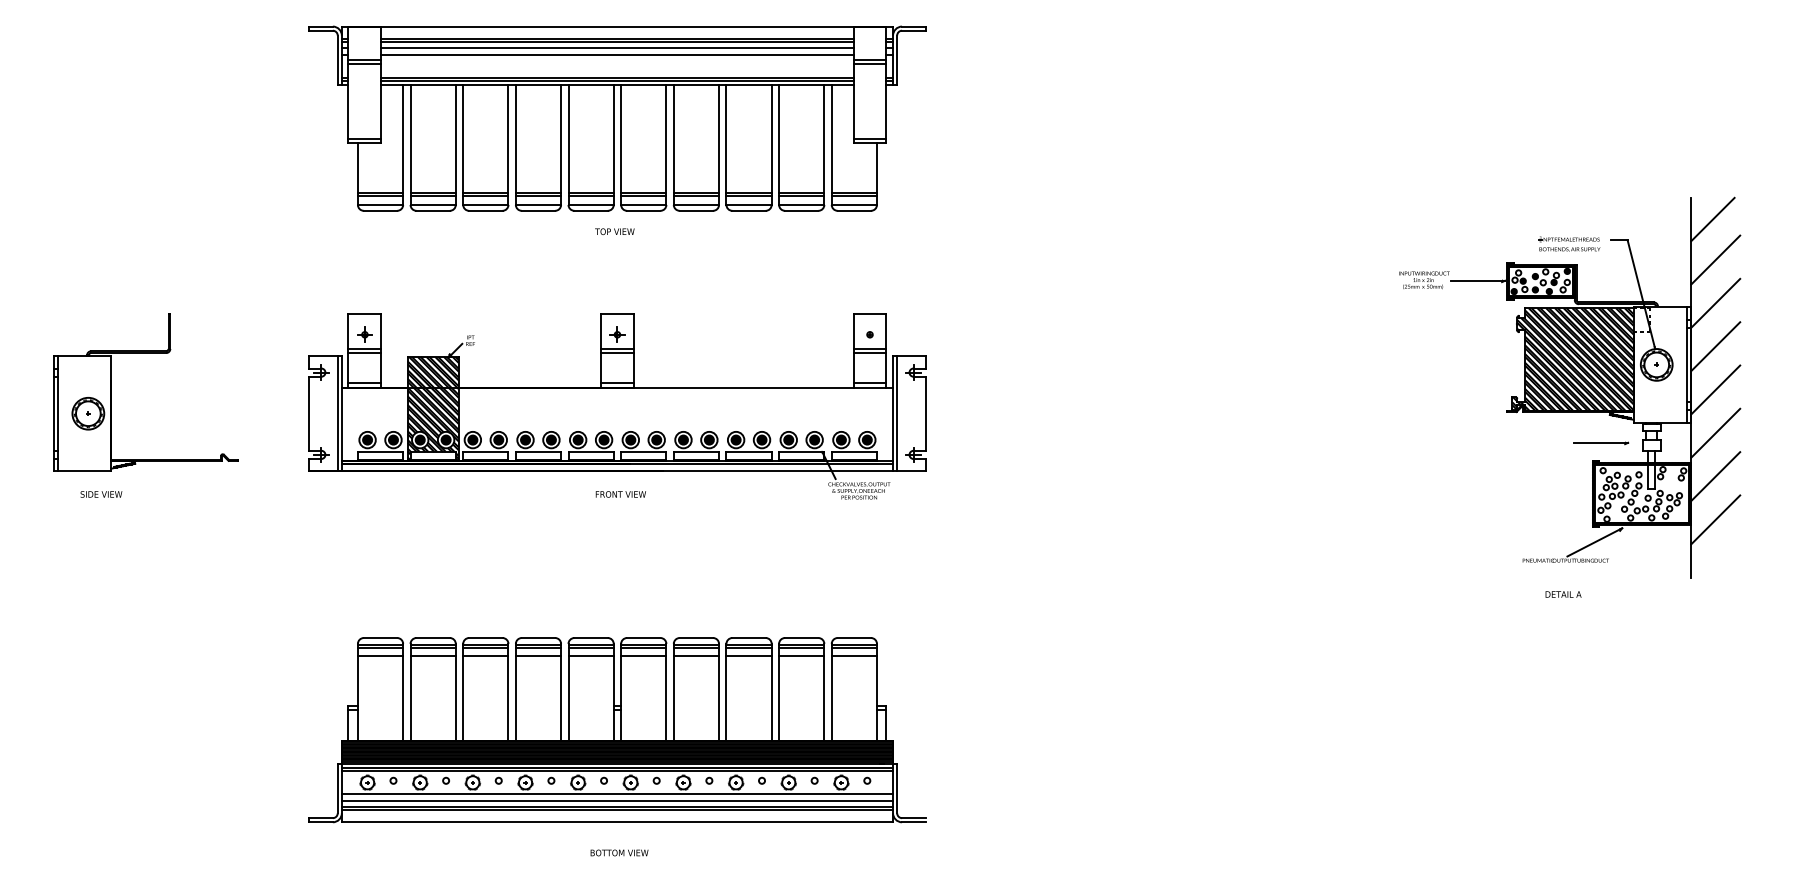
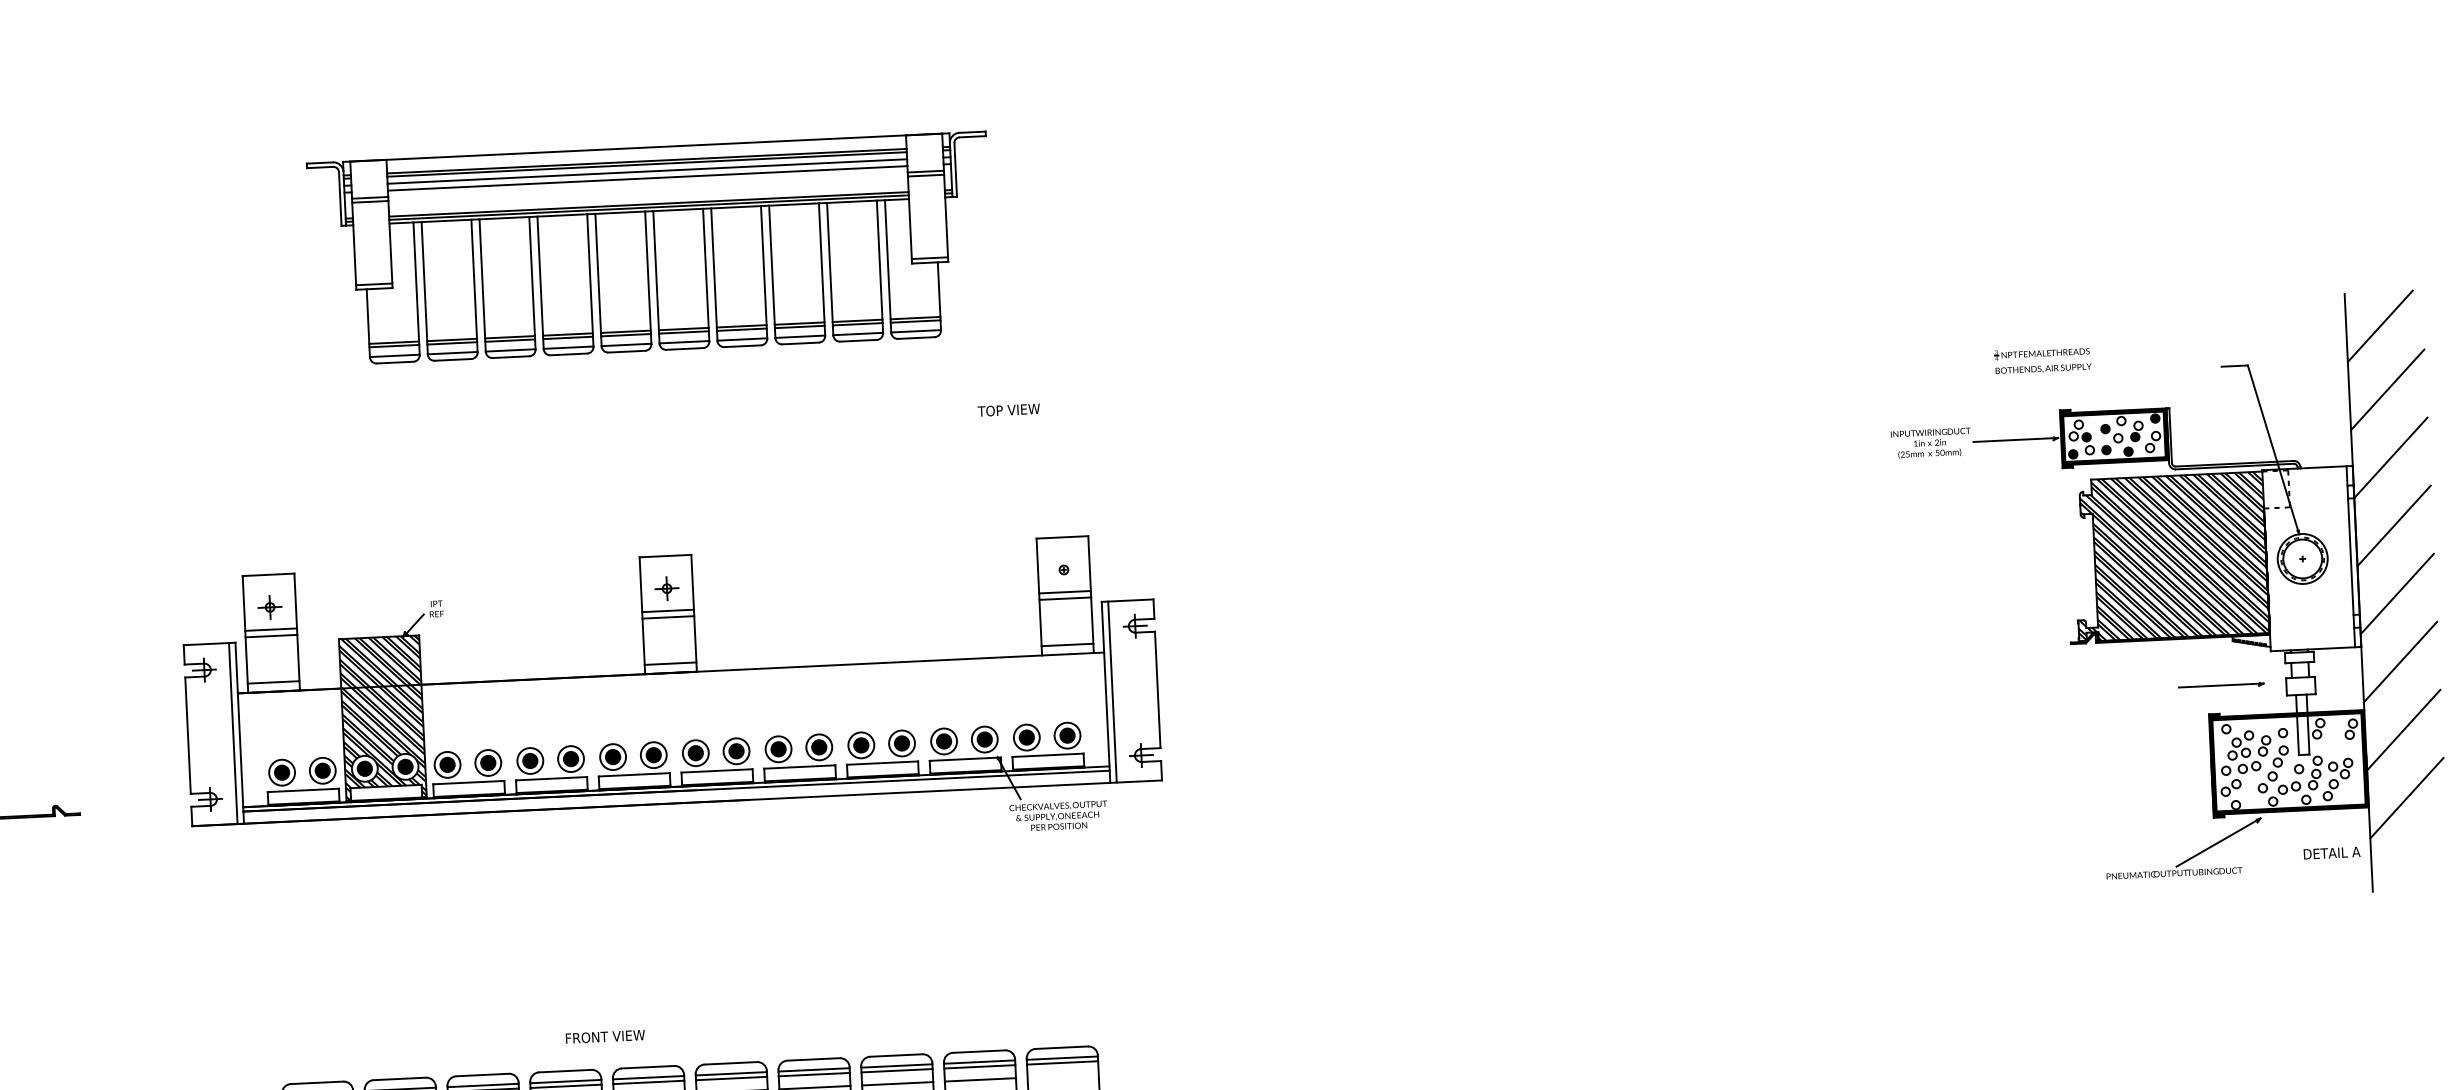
part: (617, 118) -> (651, 248), size x0.7
text: (614, 231) -> (1008, 409), moved
part: (1569, 243) -> (2042, 359), moved
text: (620, 494) -> (604, 1036), moved
text: (1563, 594) -> (2331, 853), moved
line: (853, 655) -> (1061, 1075), removed

